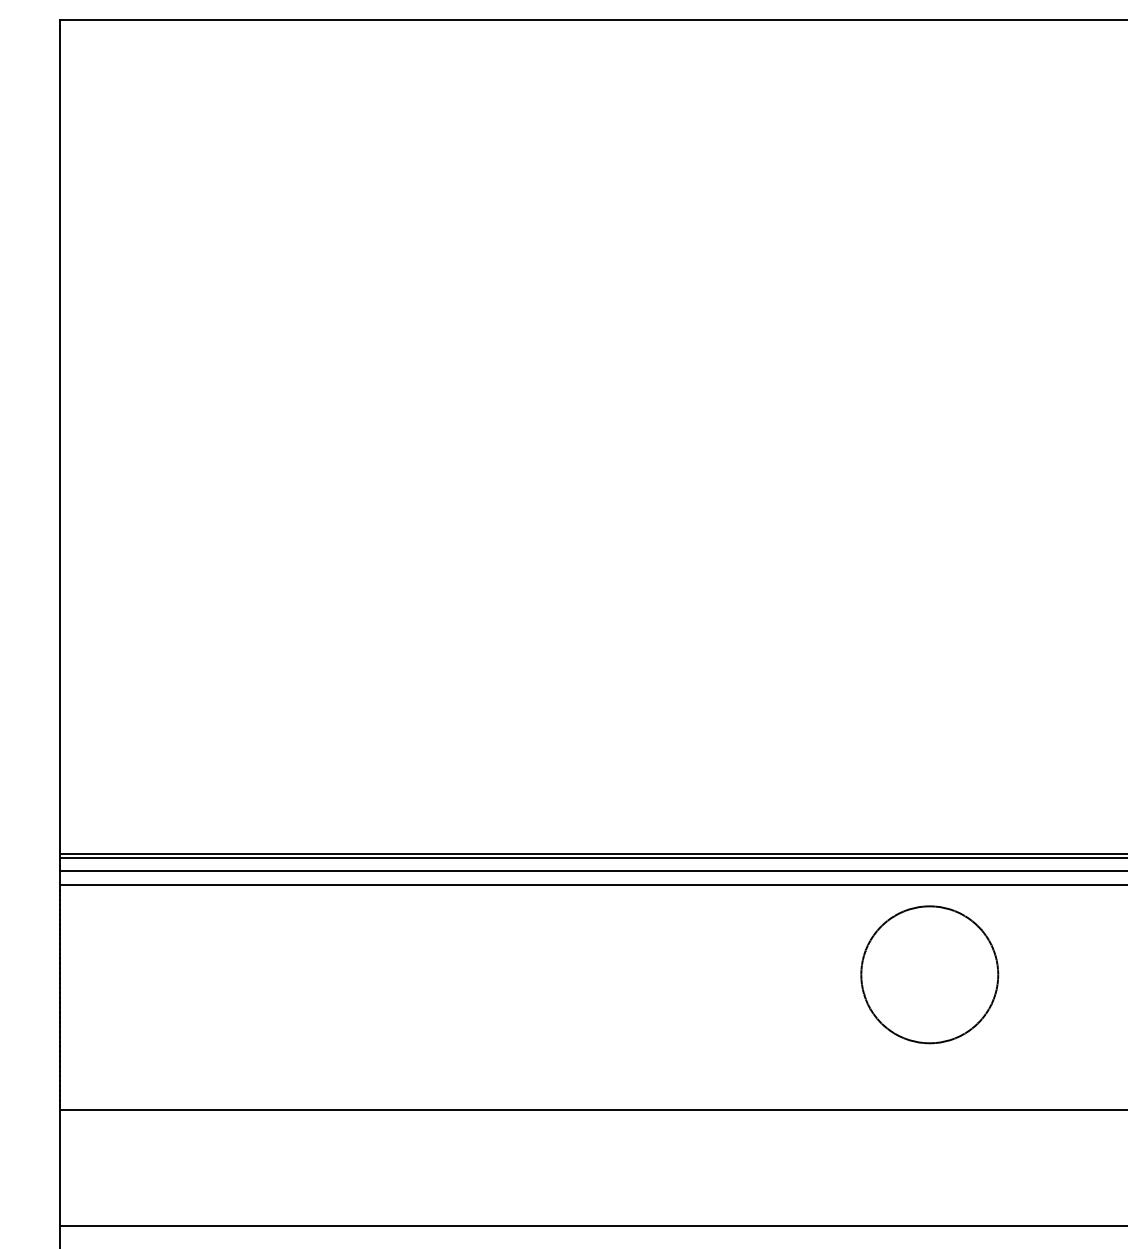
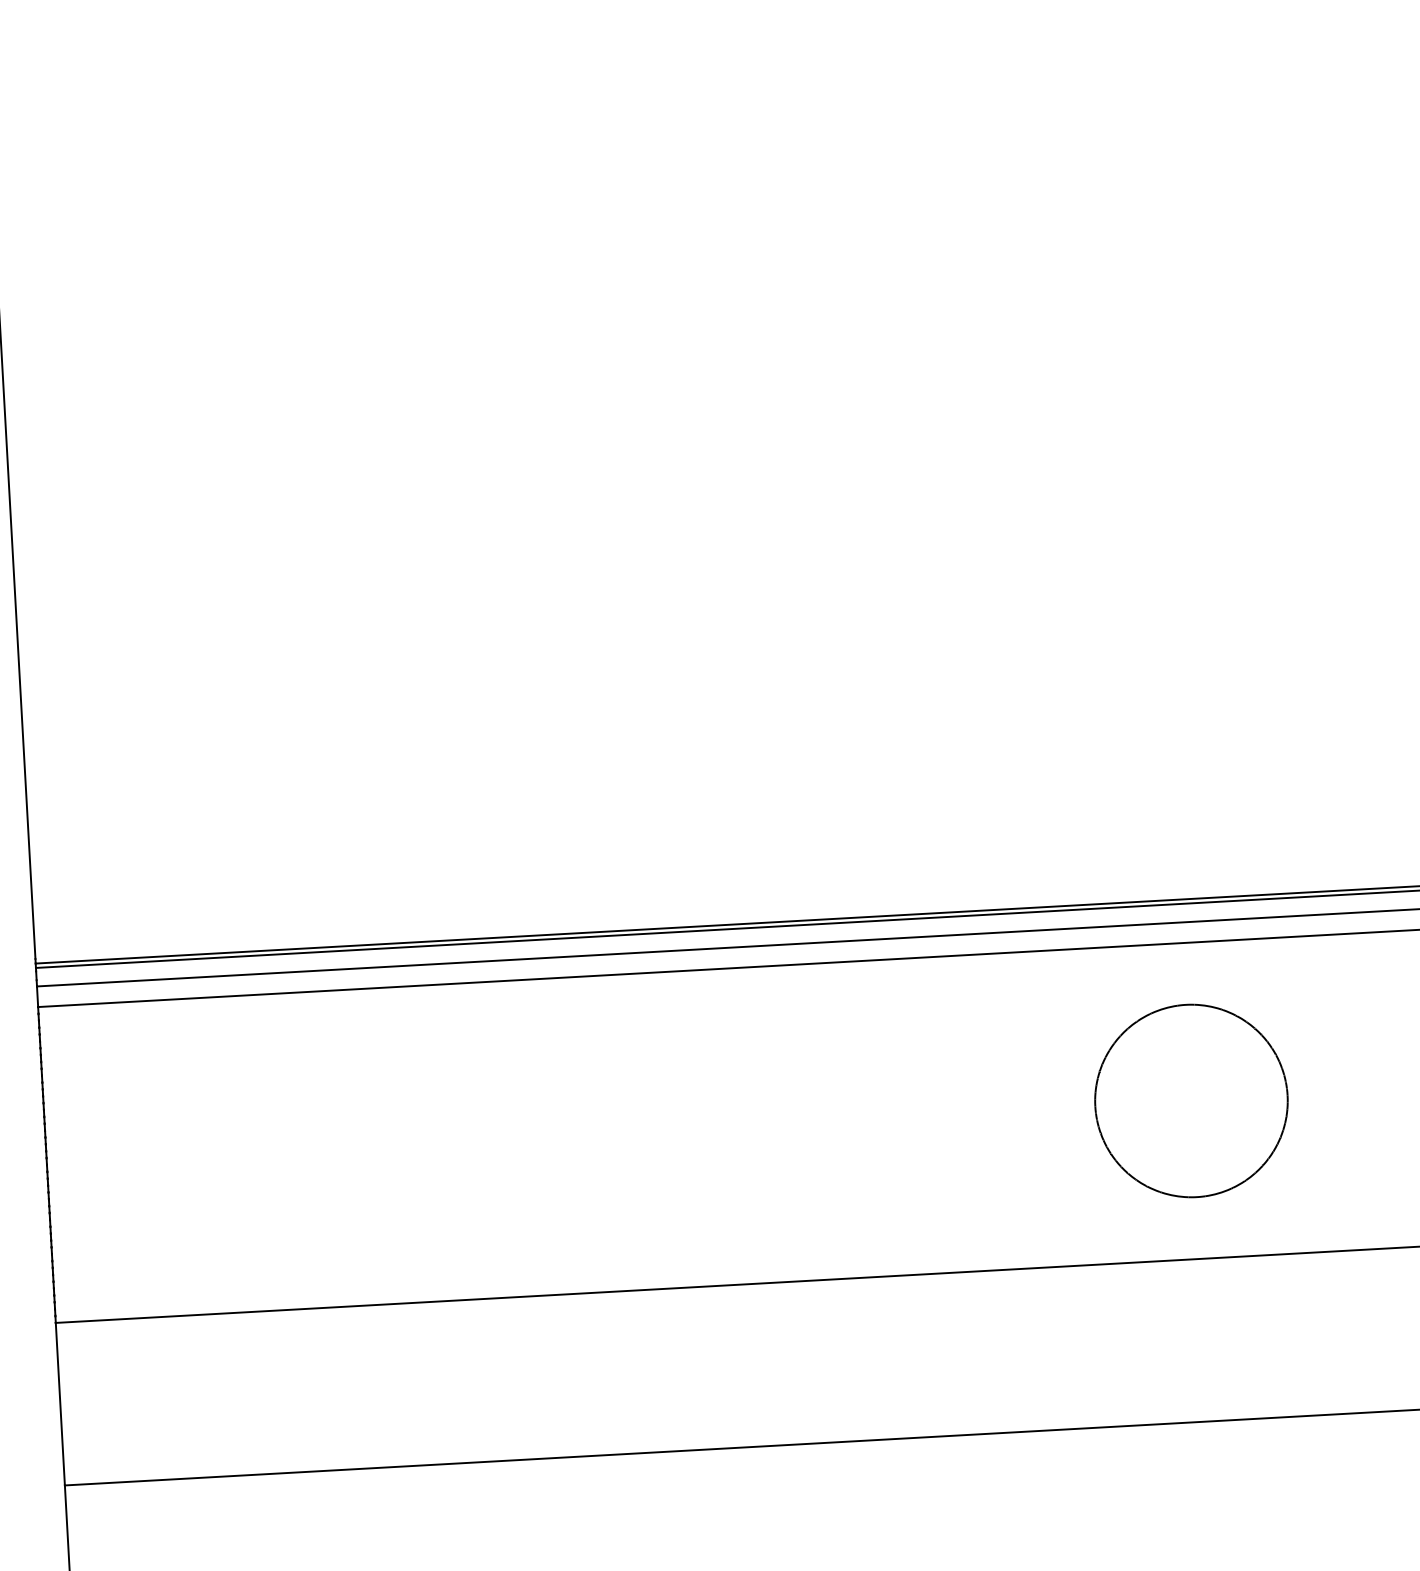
part: (929, 974) -> (1191, 1100), moved

